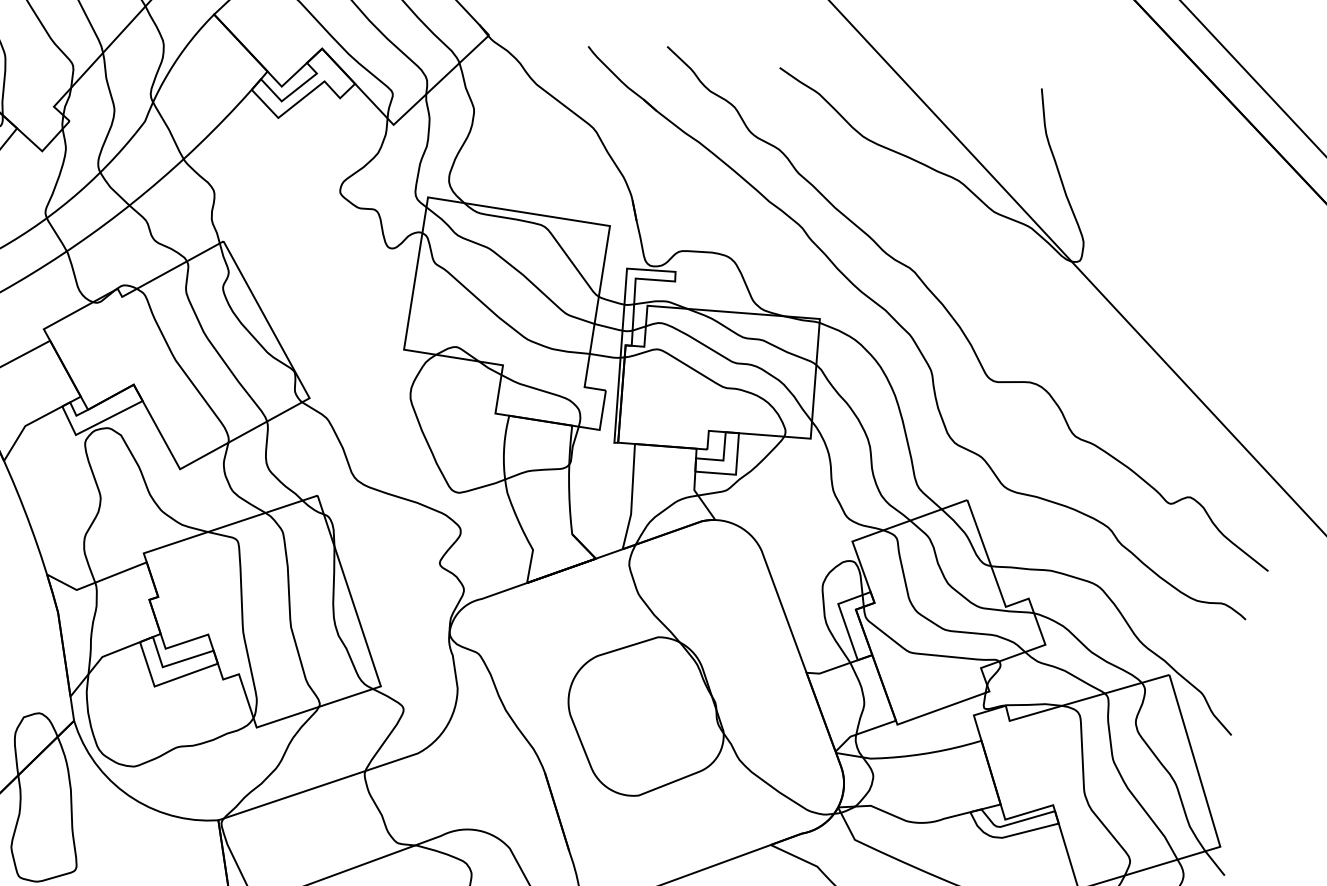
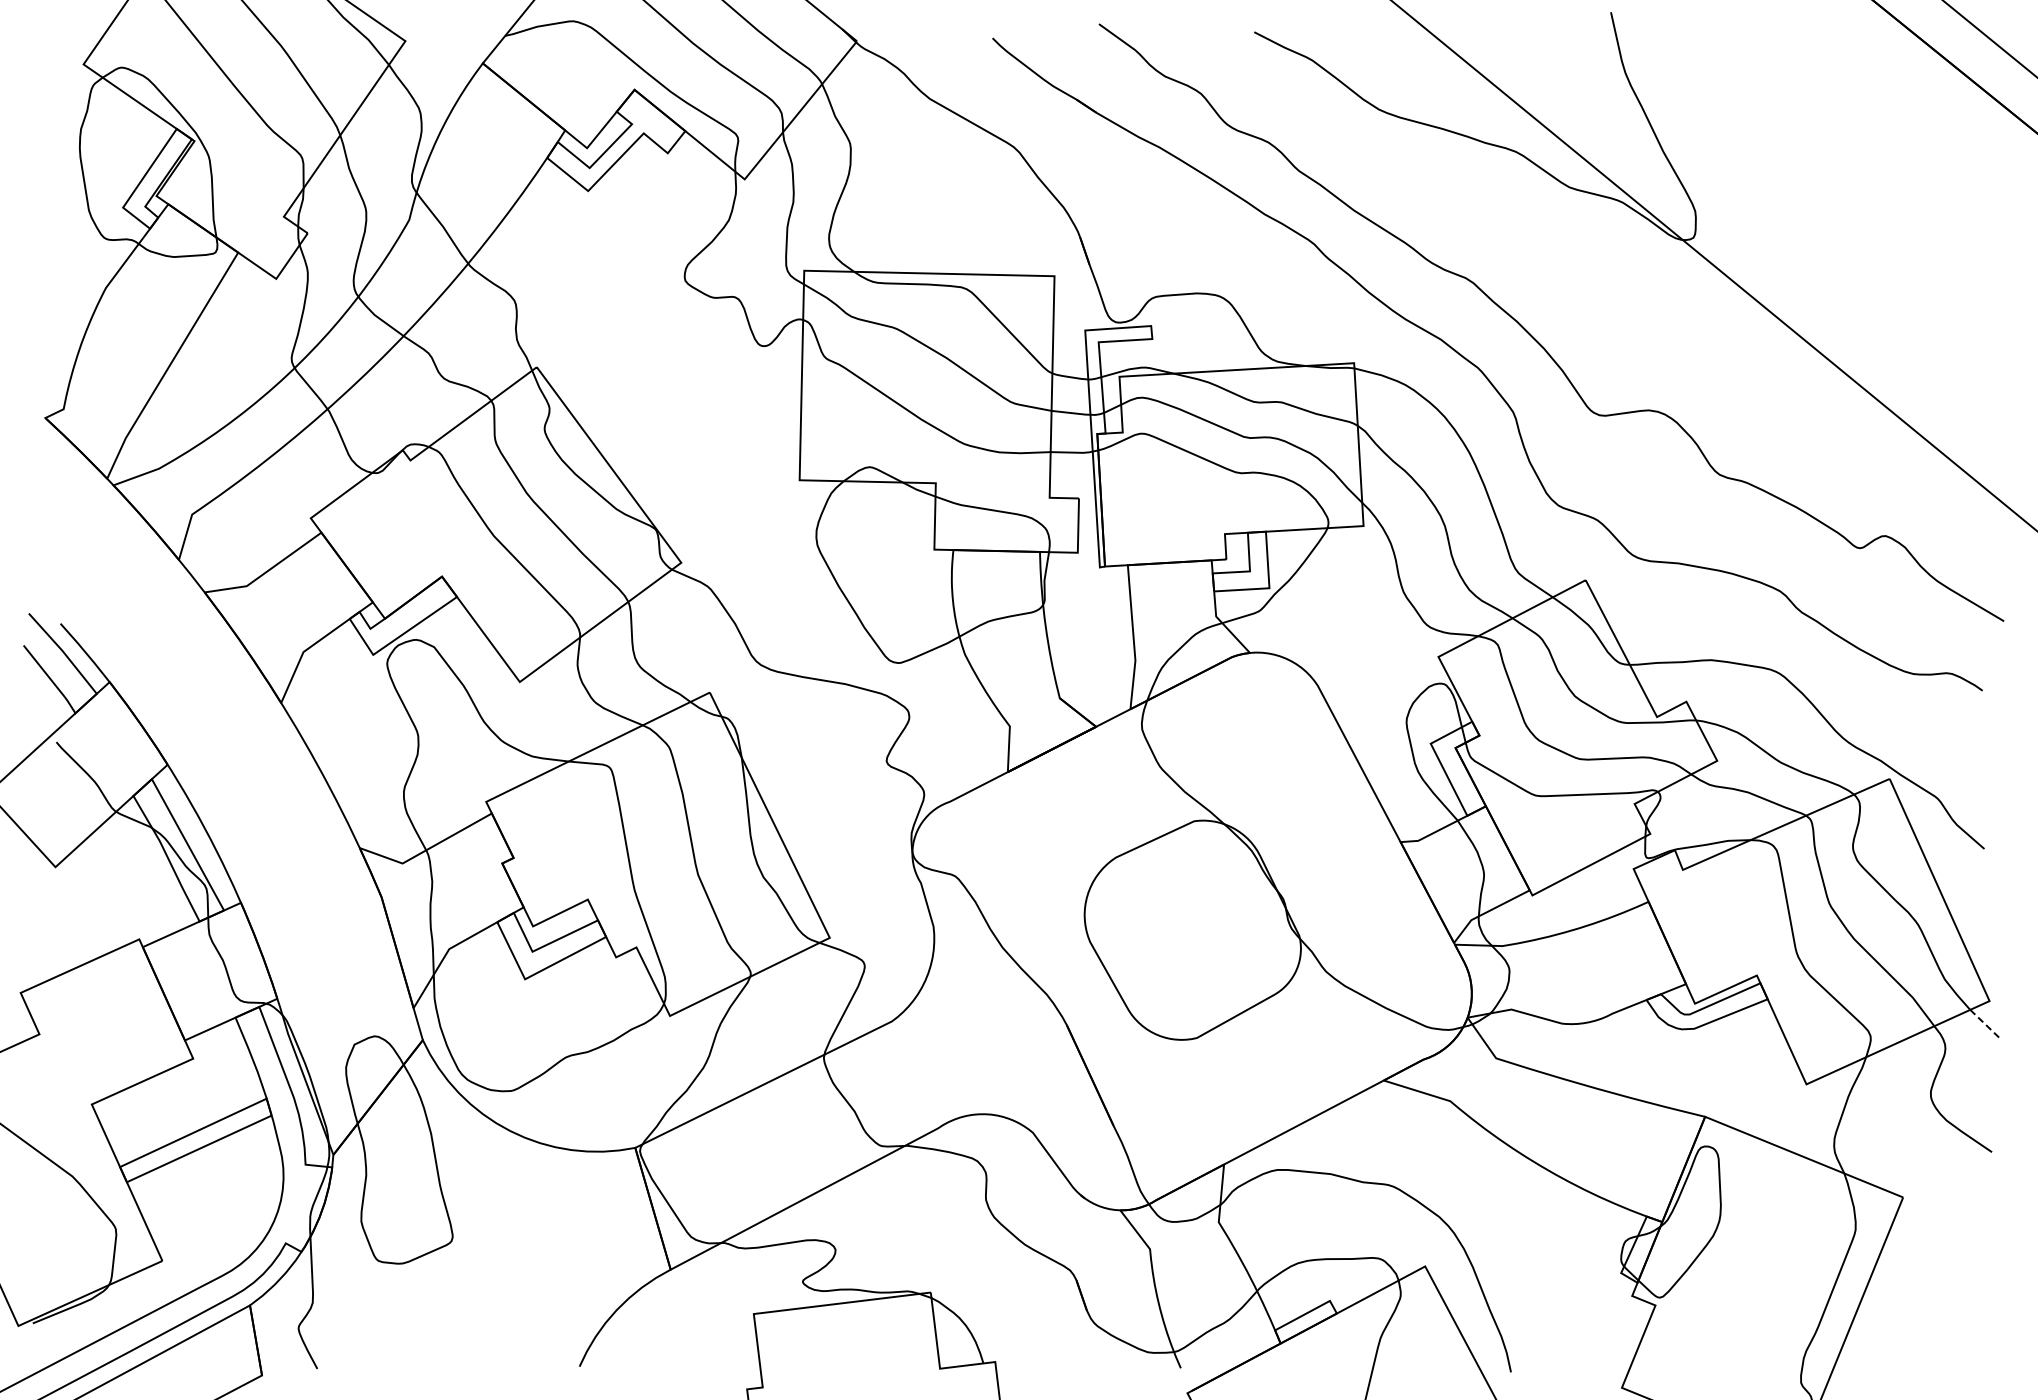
line: (1215, 863) -> (1985, 1024), solid -> dashed

